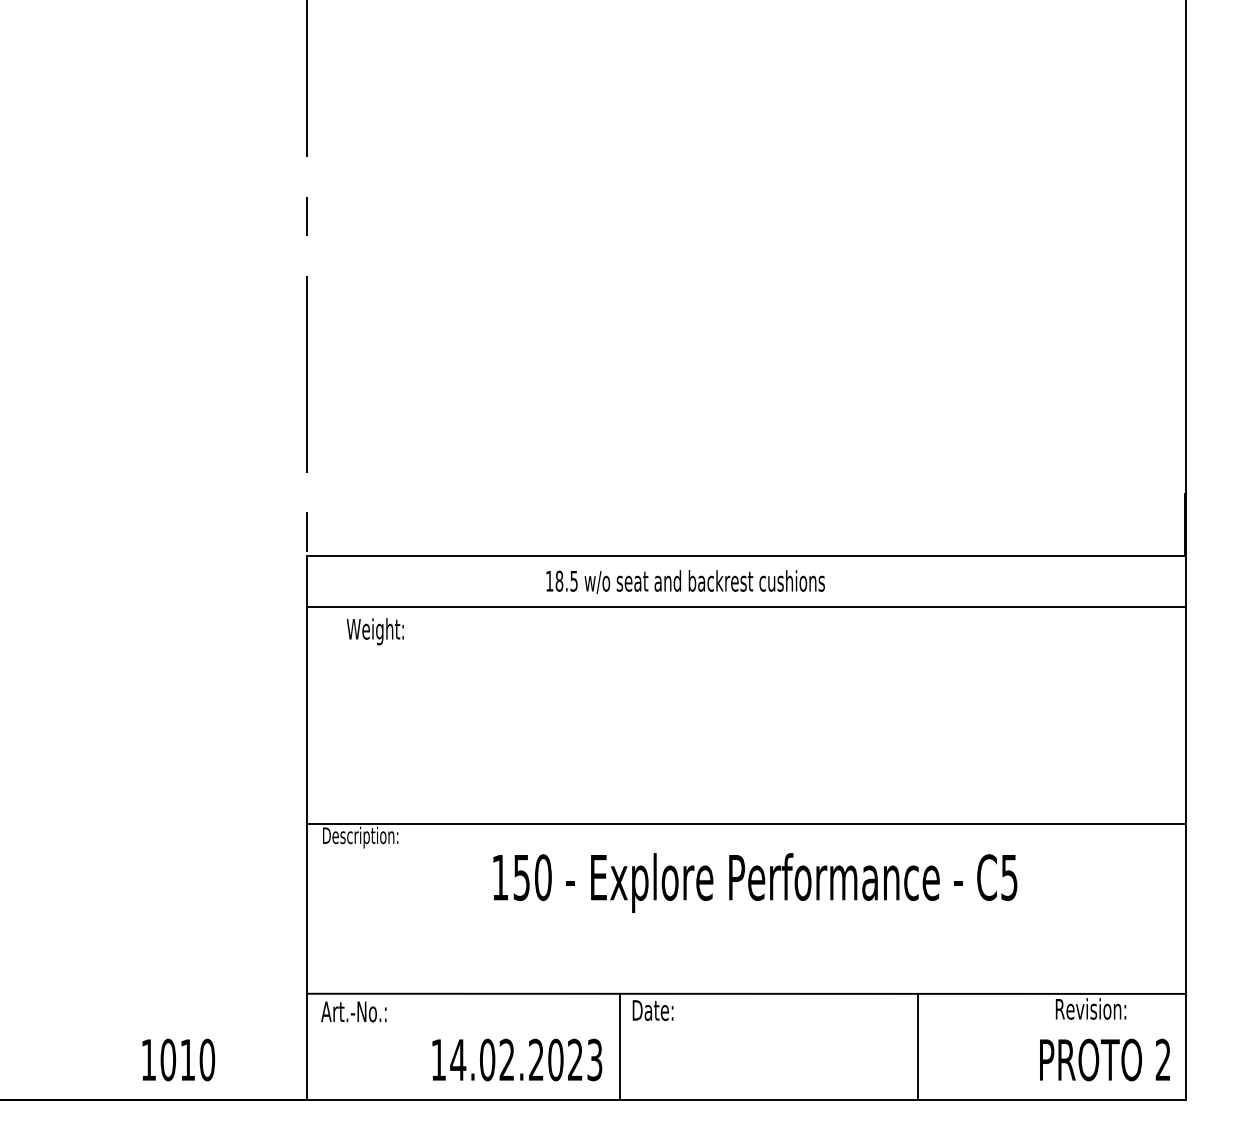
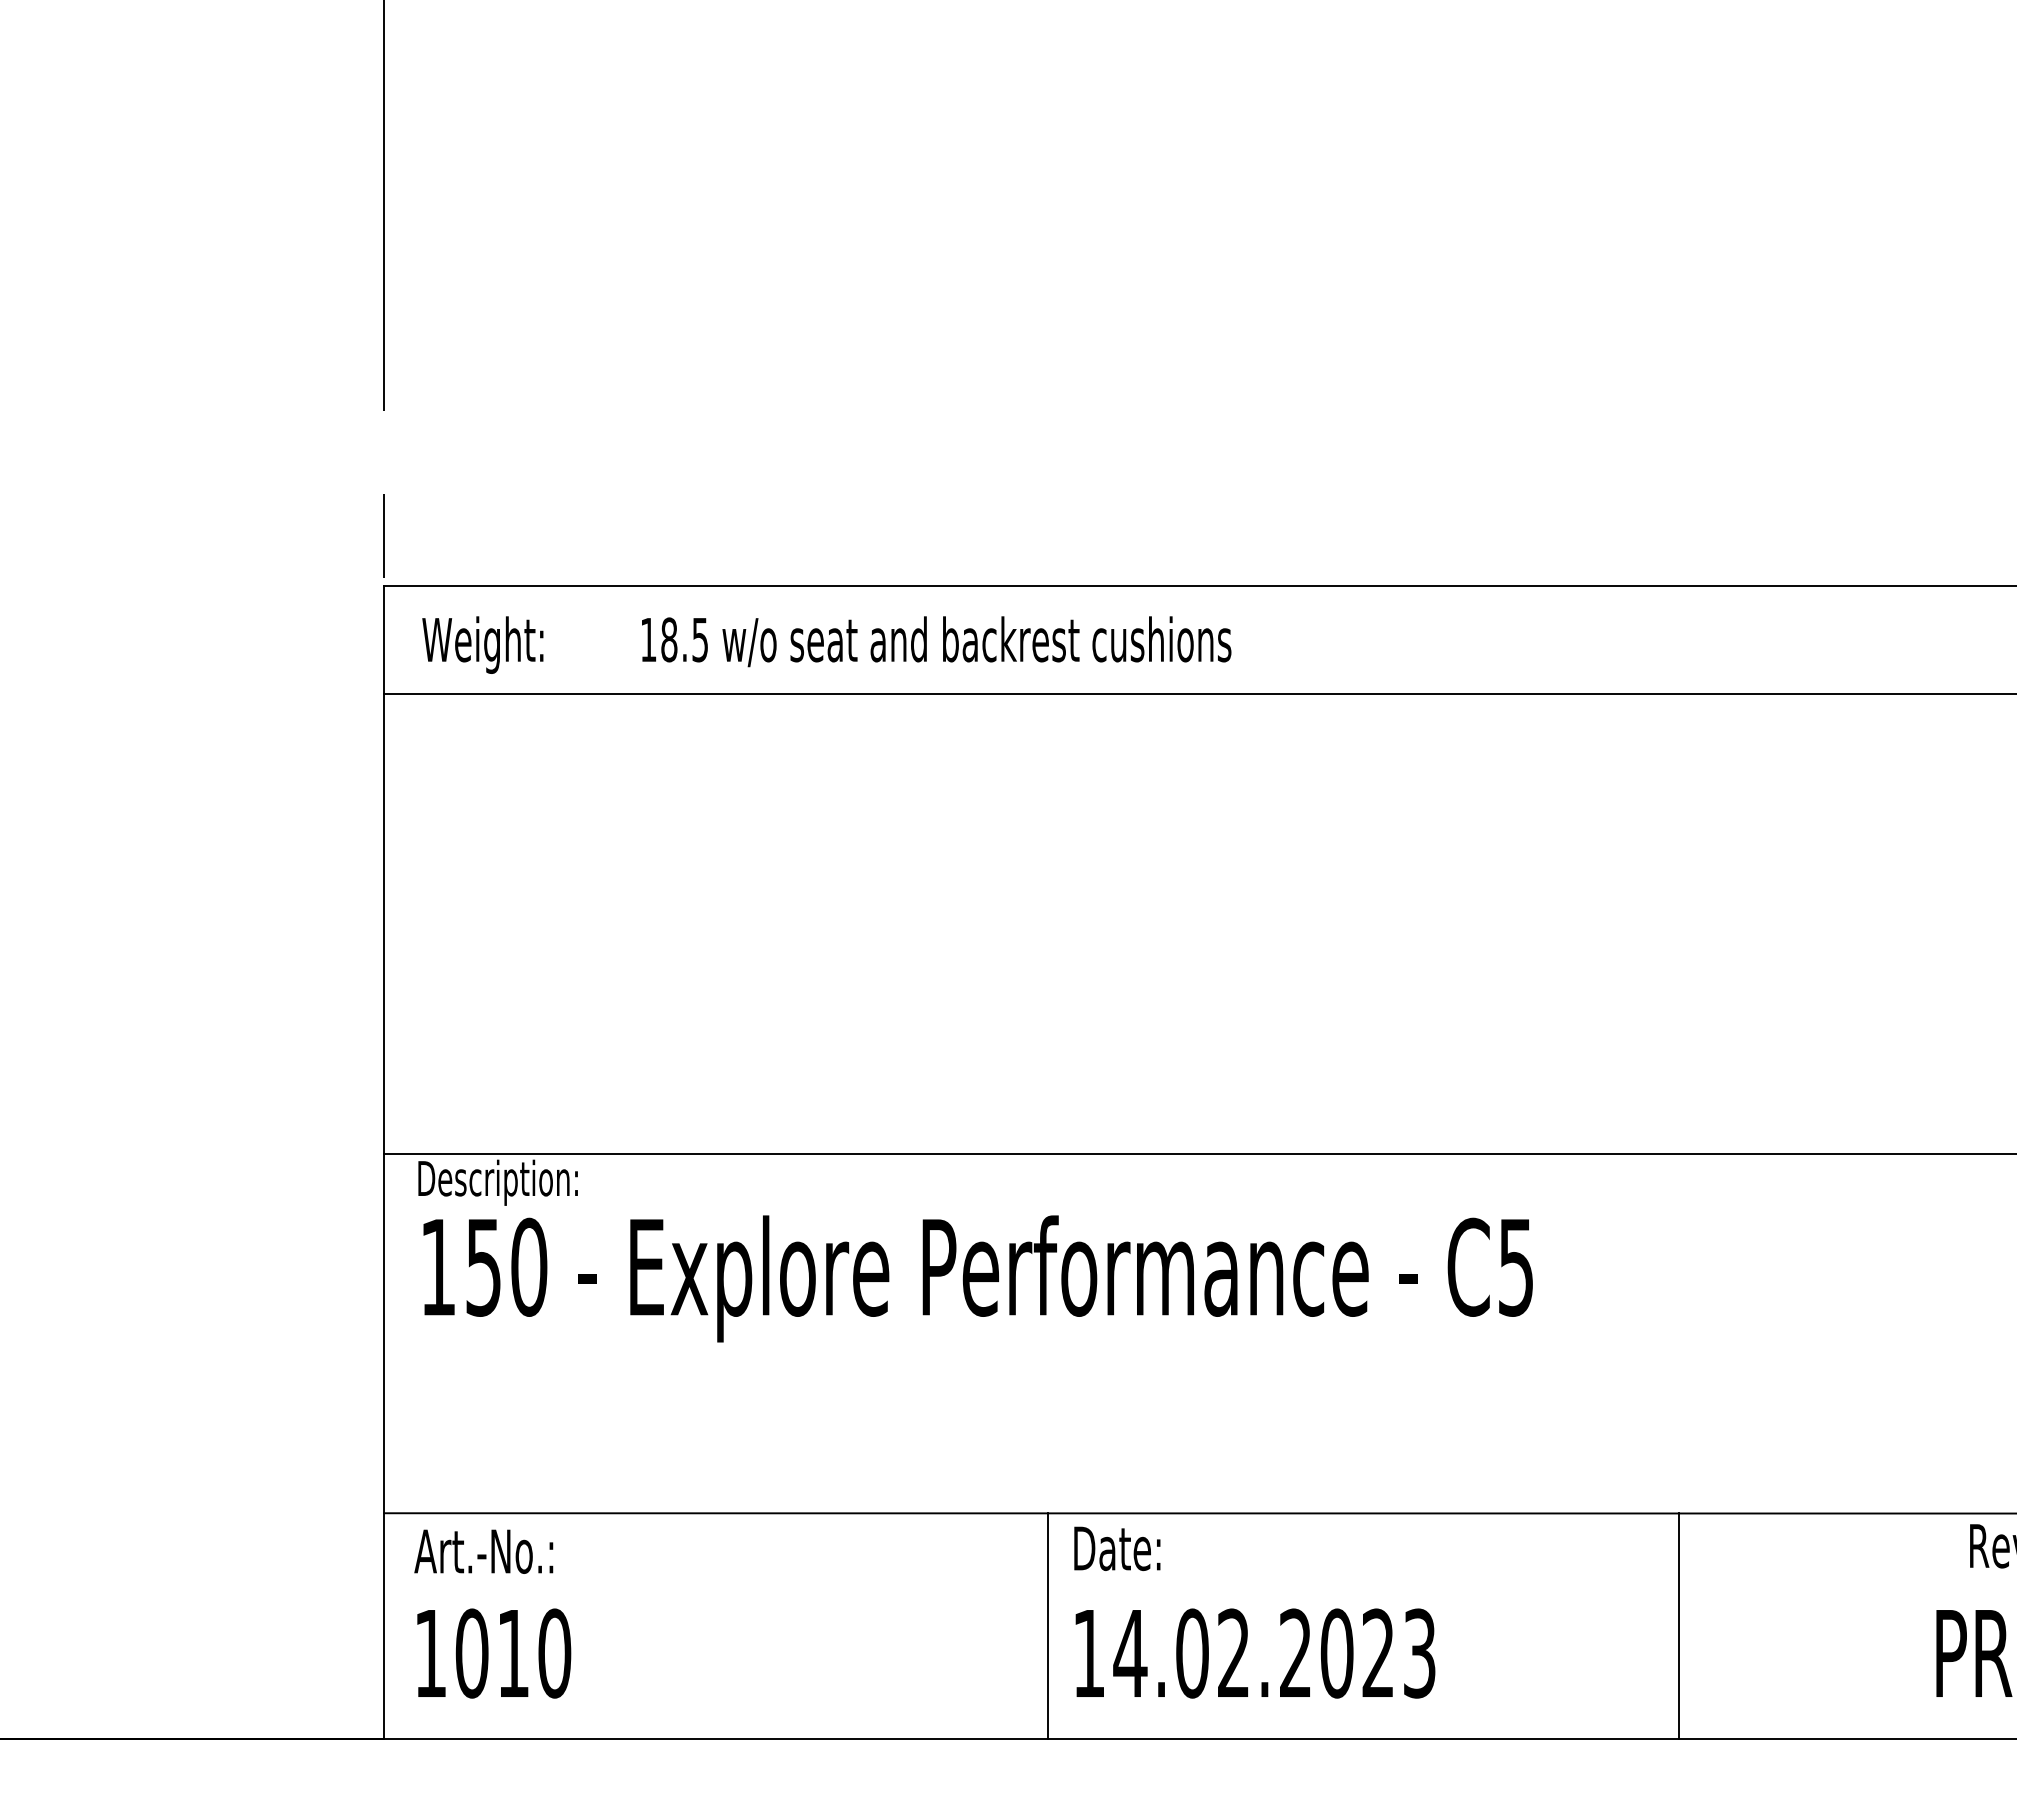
text: (685, 581) -> (936, 640), moved
text: (374, 631) -> (480, 644), moved
text: (755, 882) -> (978, 1277), moved
text: (178, 1059) -> (493, 1652), moved
text: (517, 1059) -> (1255, 1652), moved

